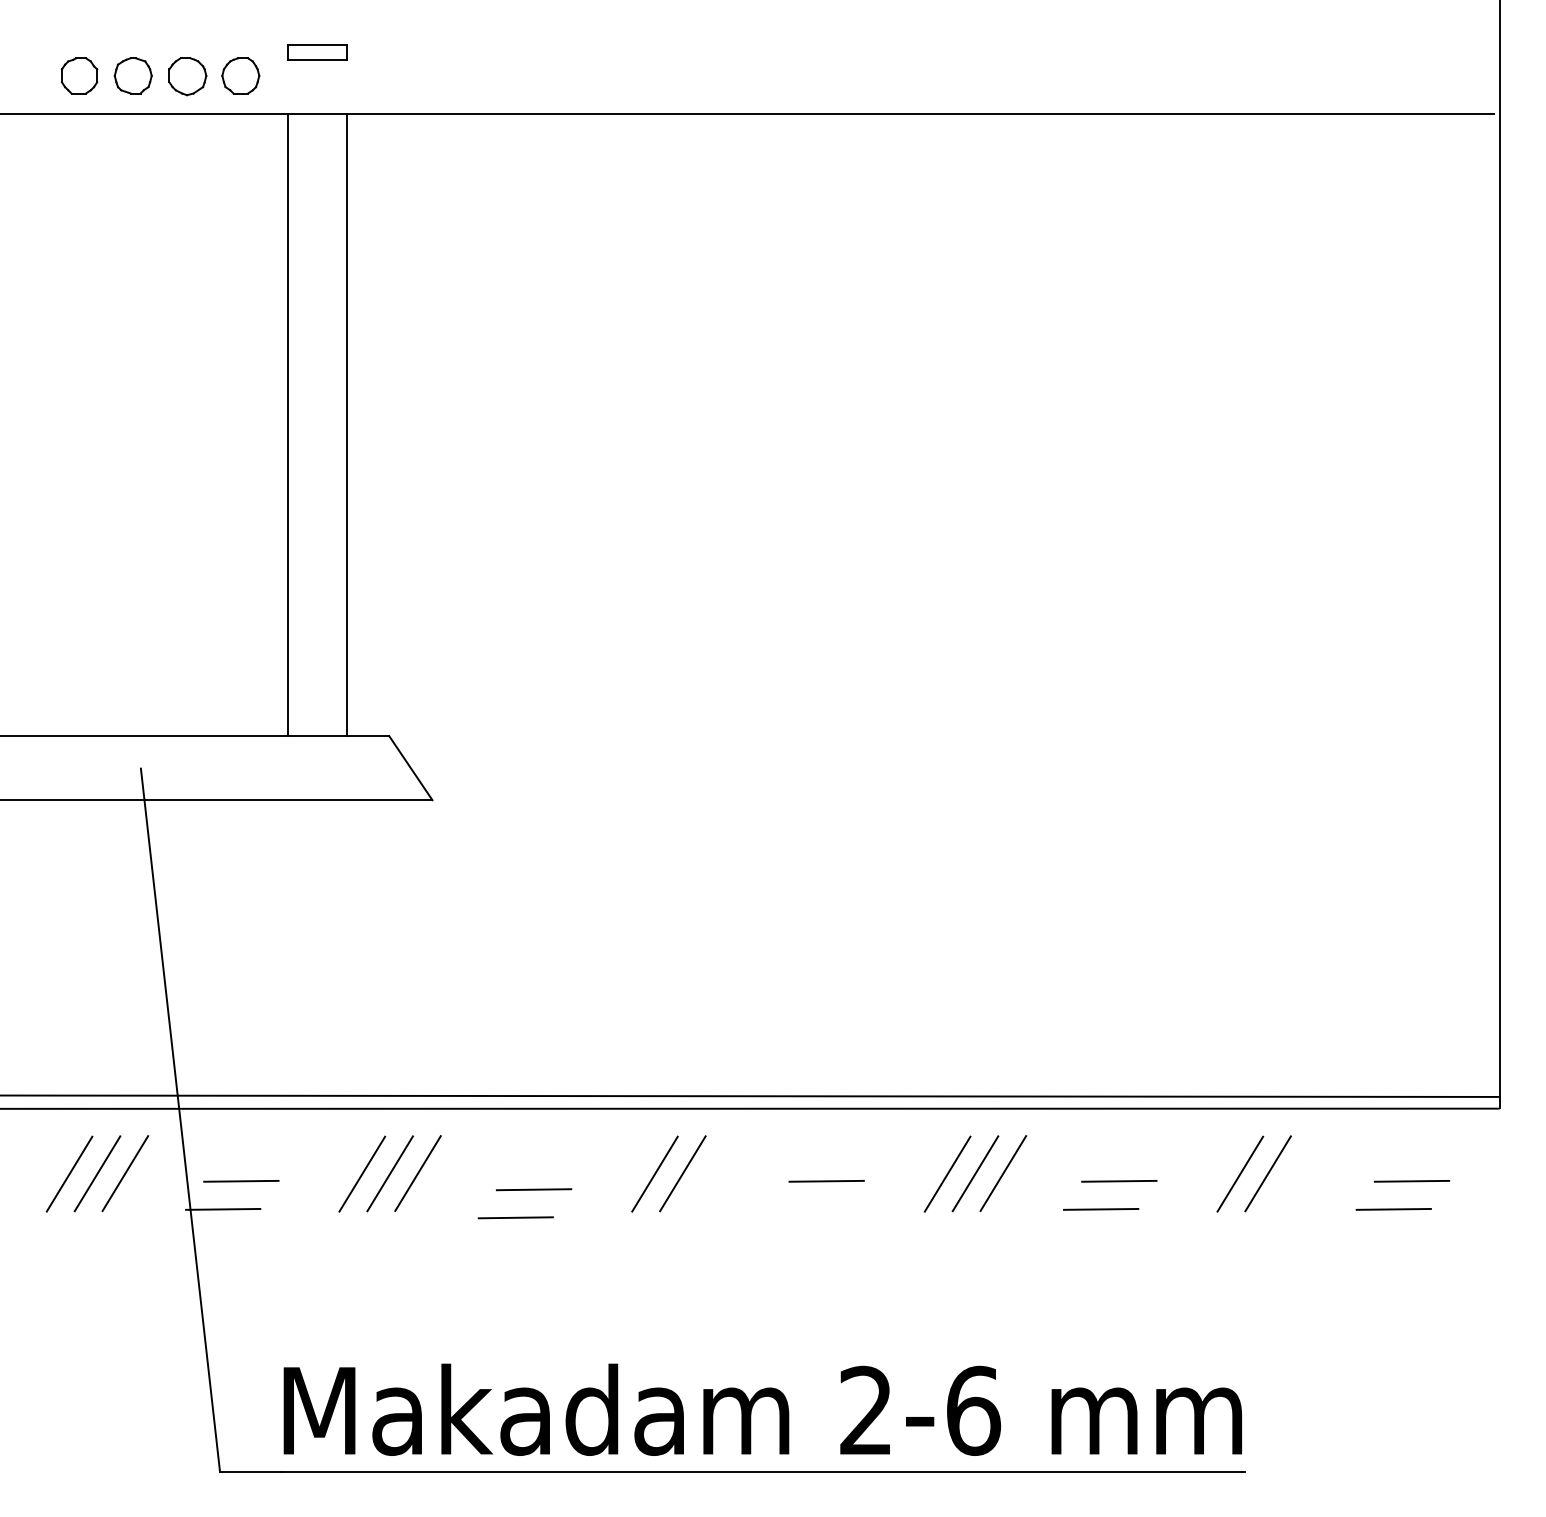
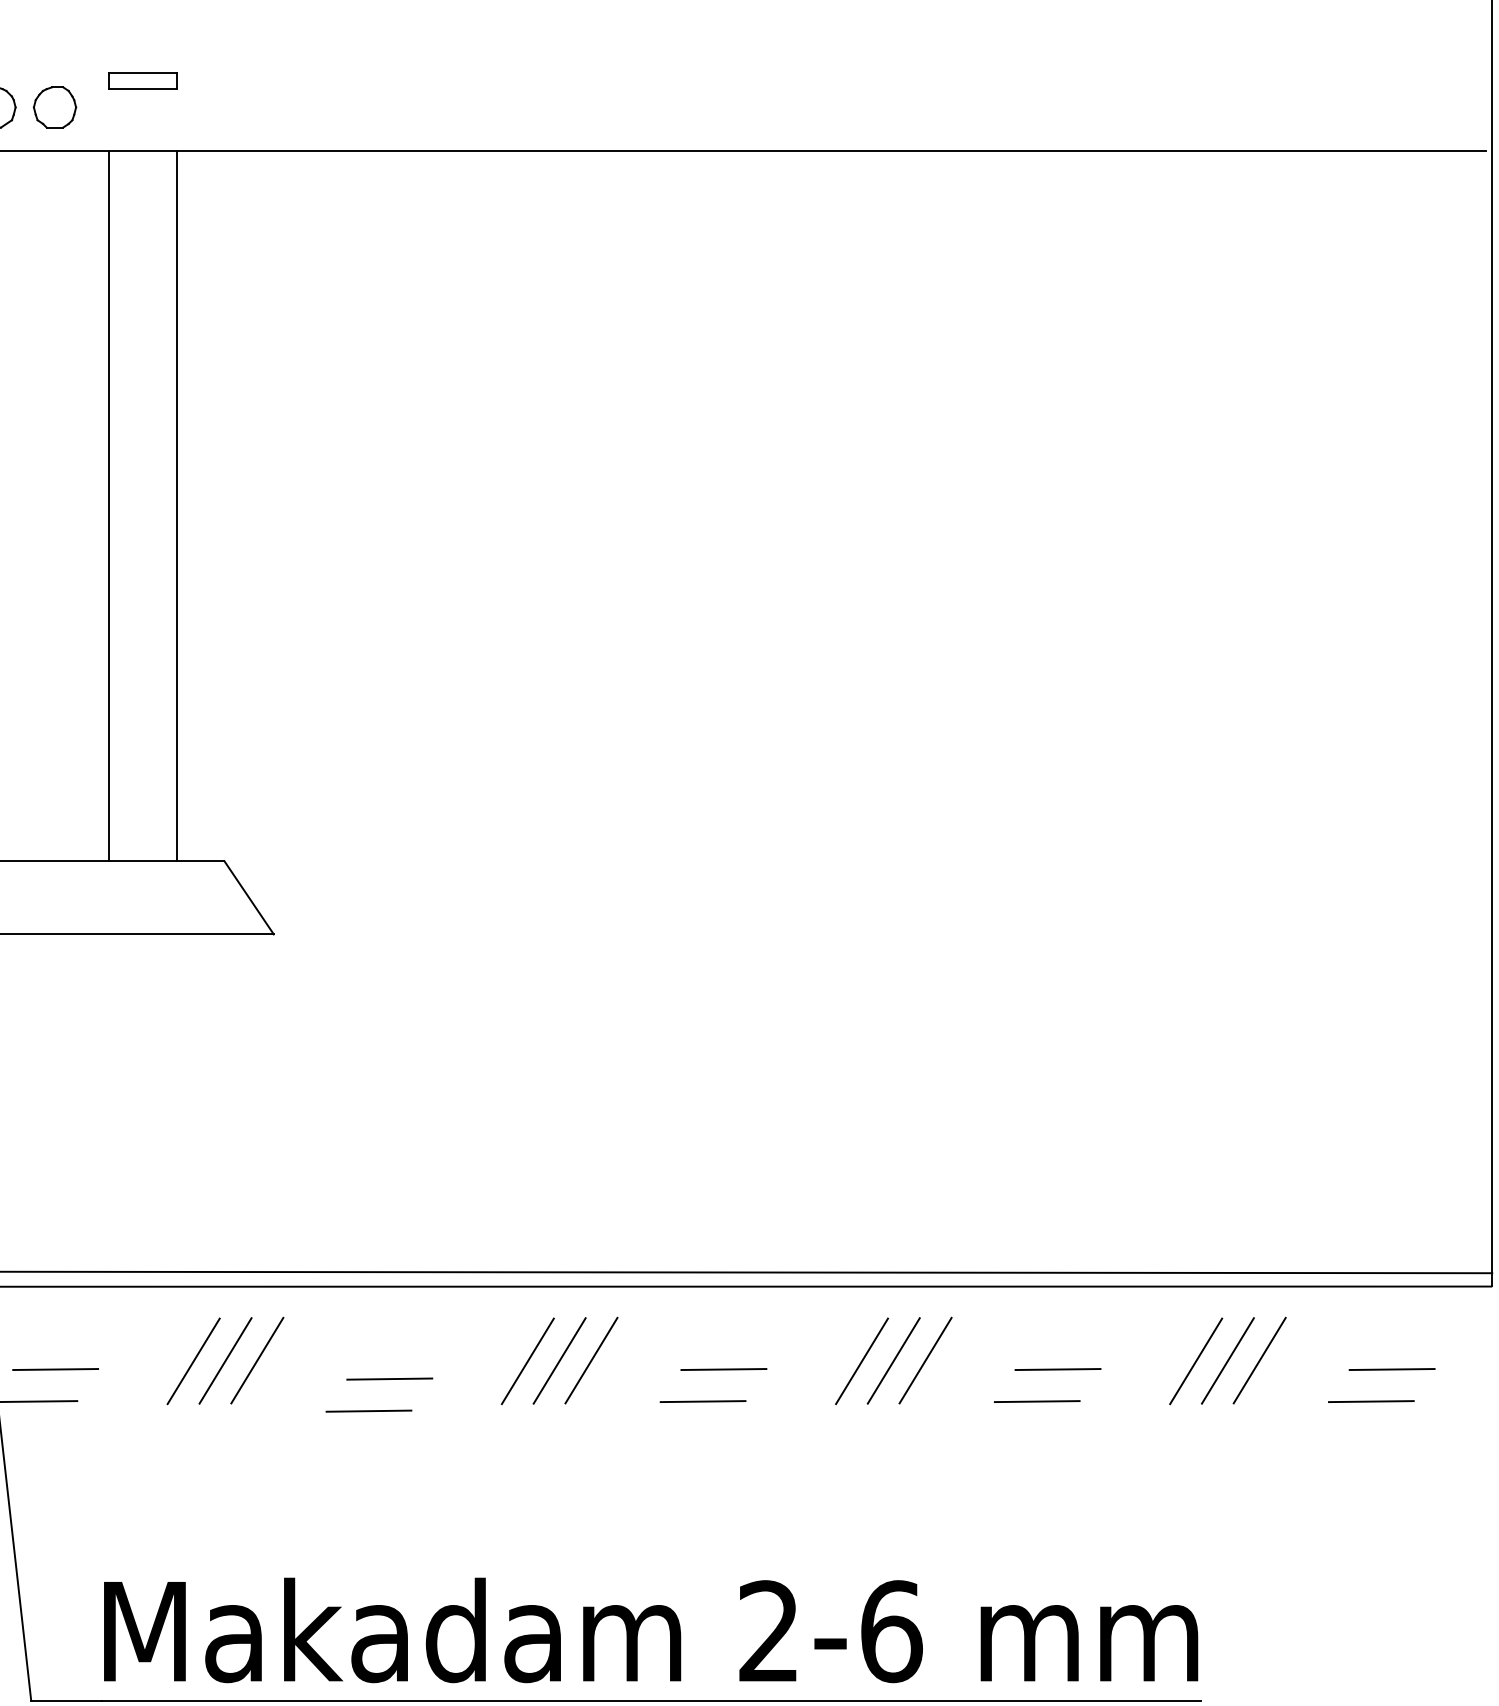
line: (710, 1173) -> (591, 1360), added
line: (1295, 1173) -> (1259, 1360), added
line: (808, 1208) -> (703, 1400), added

